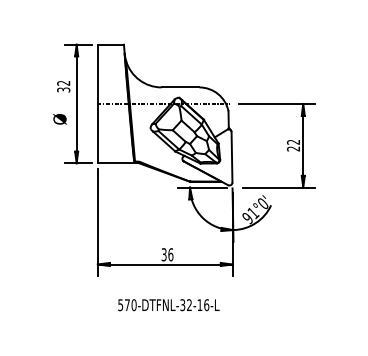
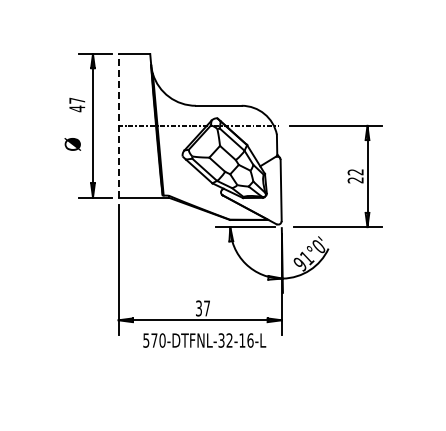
text: (63, 86) -> (77, 104), 32 -> 47
line: (97, 103) -> (118, 125), solid -> dashed
text: (171, 254) -> (207, 308), 36 -> 37
text: (168, 305) -> (204, 340), moved

